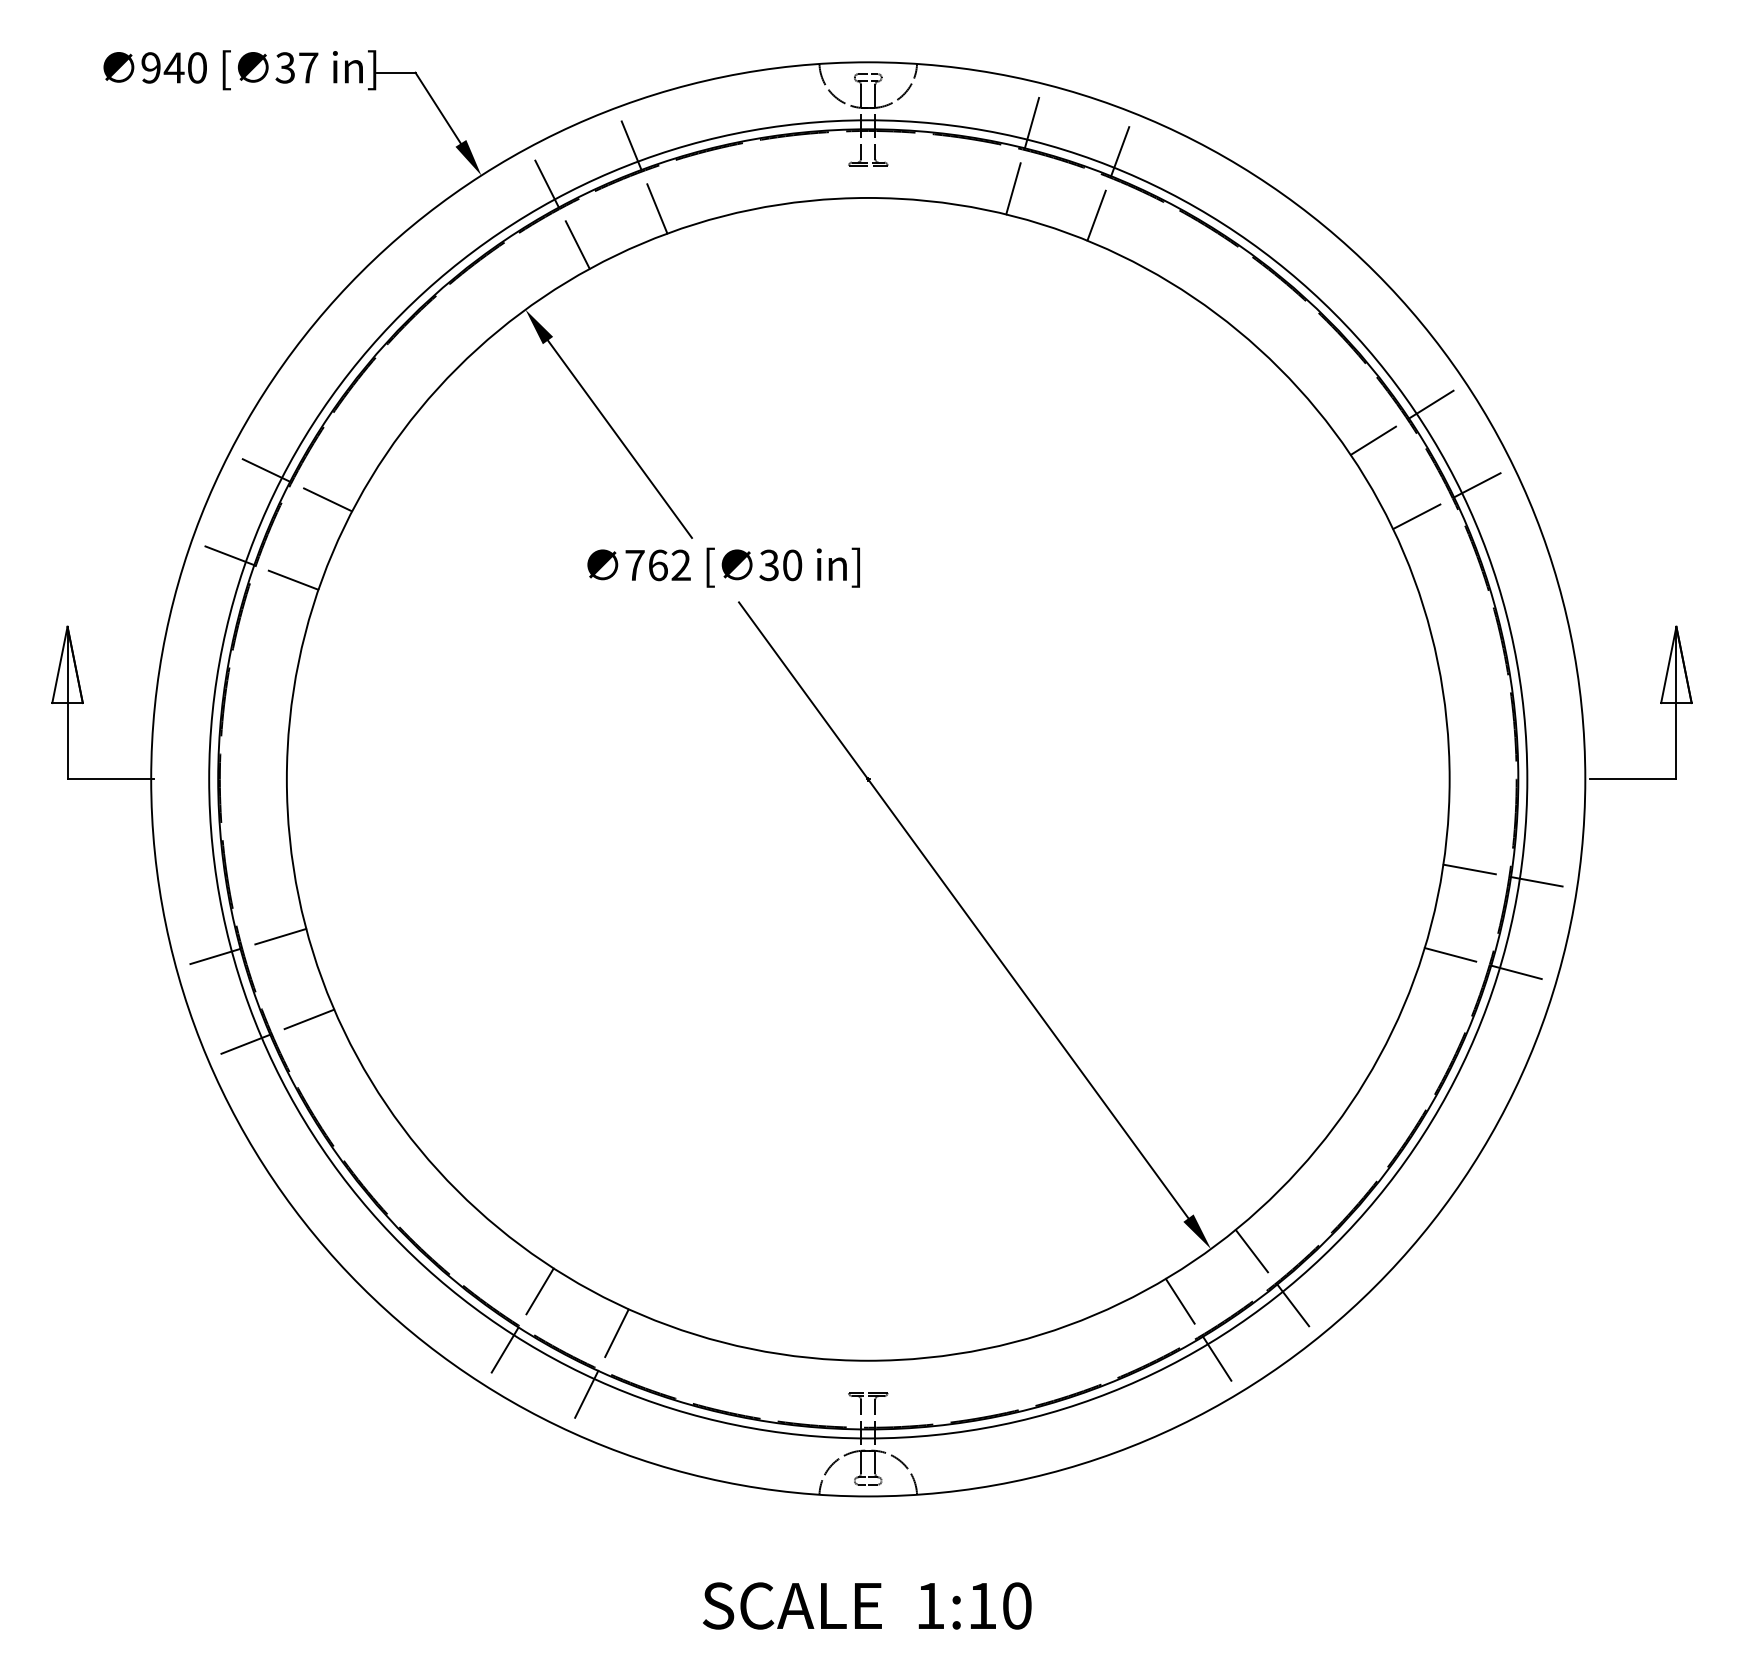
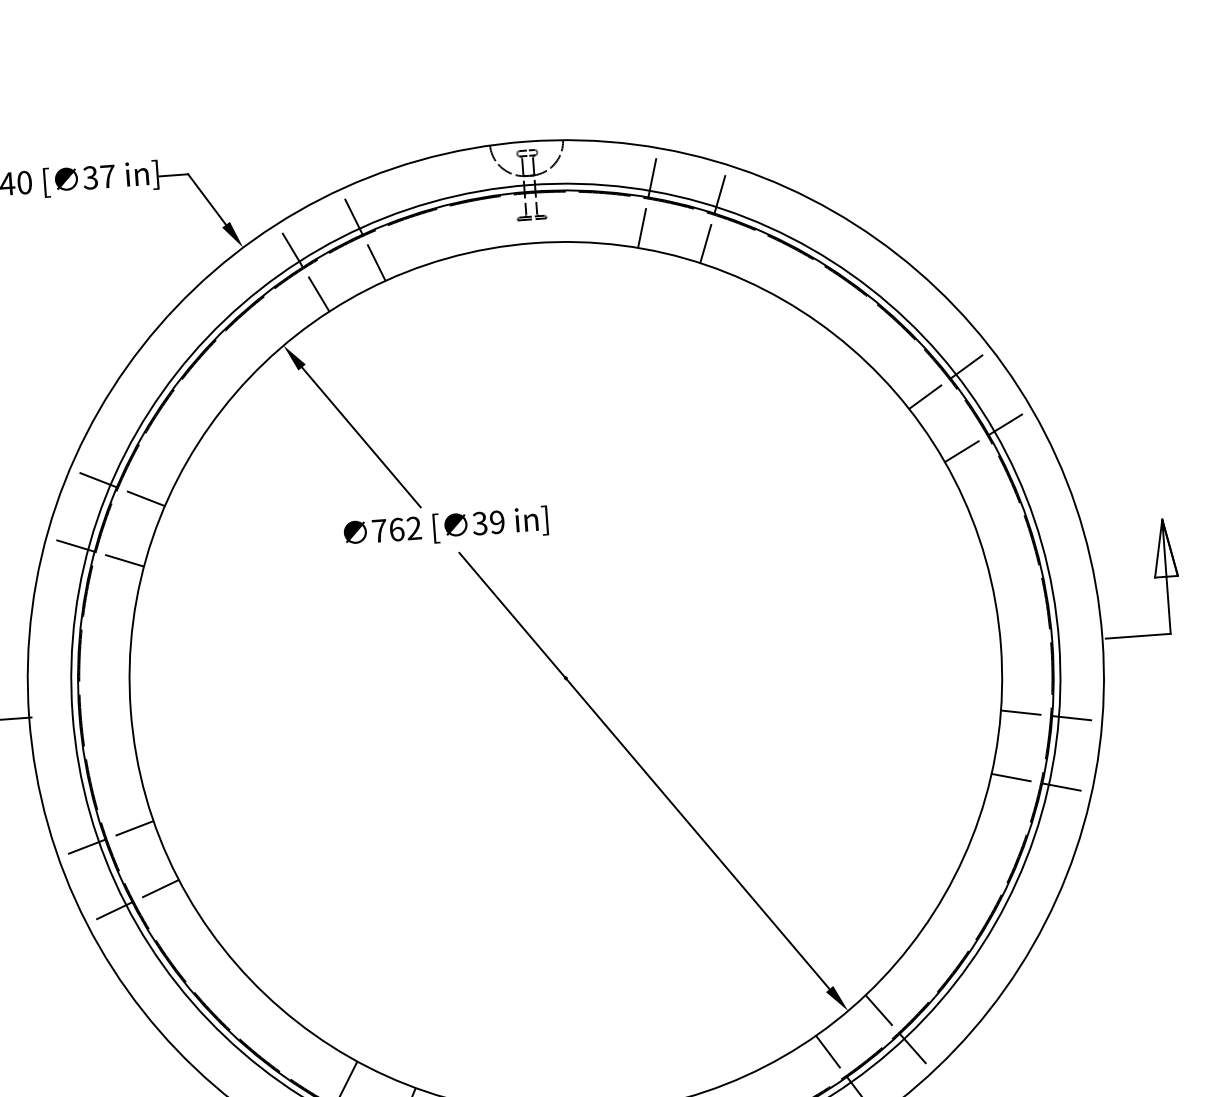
text: (792, 565) -> (497, 522), 30 -> 39

